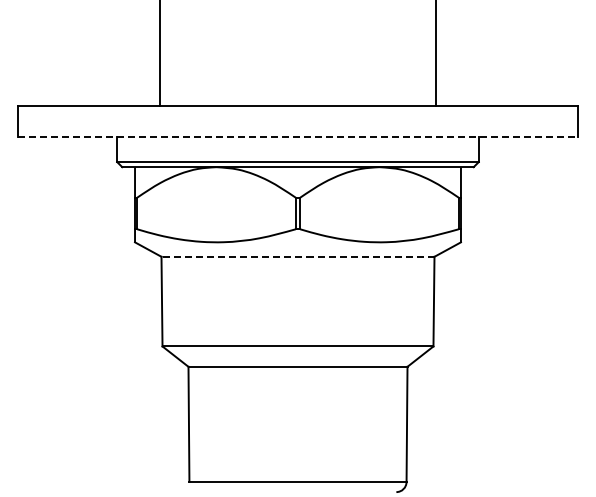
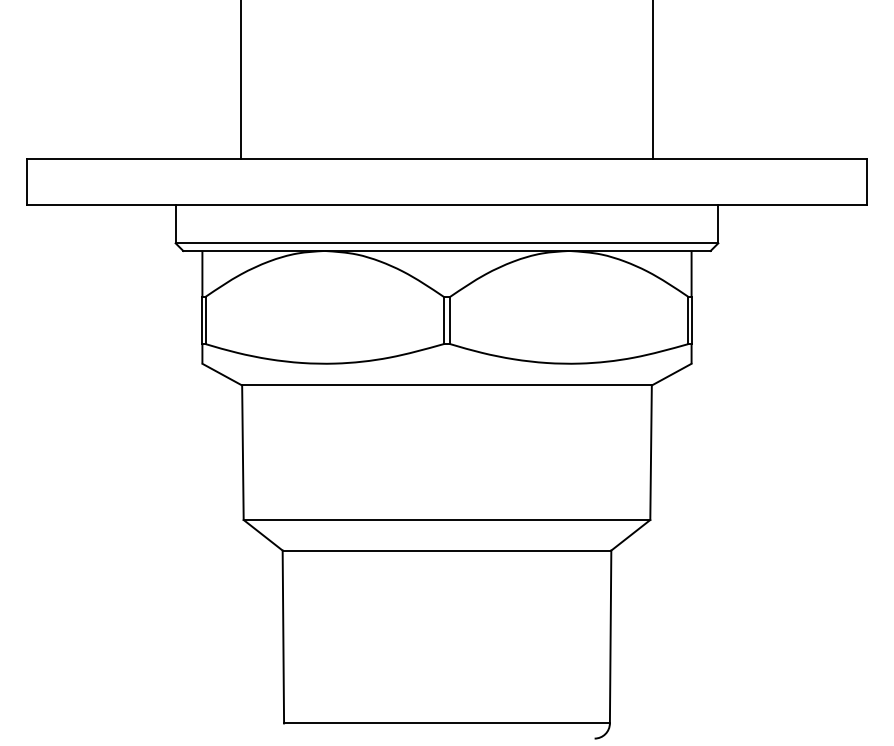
line: (298, 136) -> (447, 204), dashed -> solid
line: (297, 256) -> (446, 385), dashed -> solid

